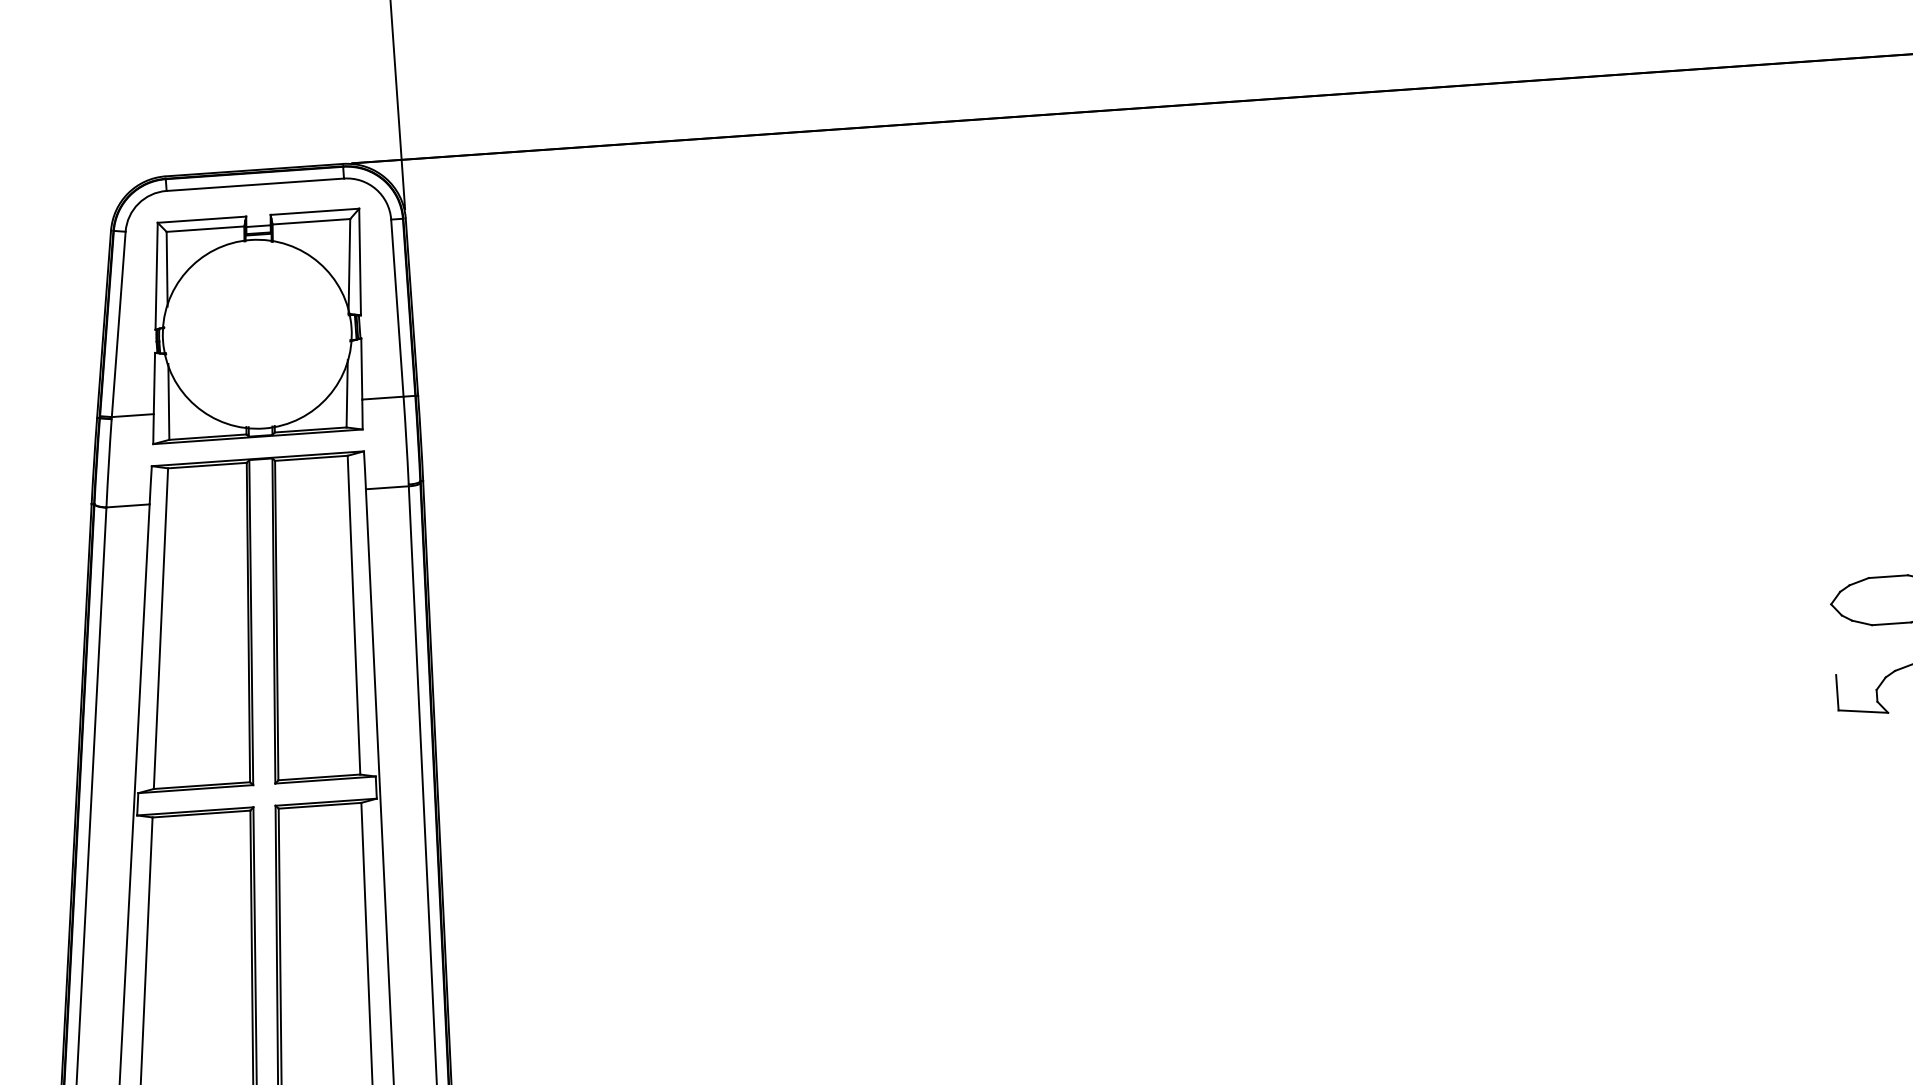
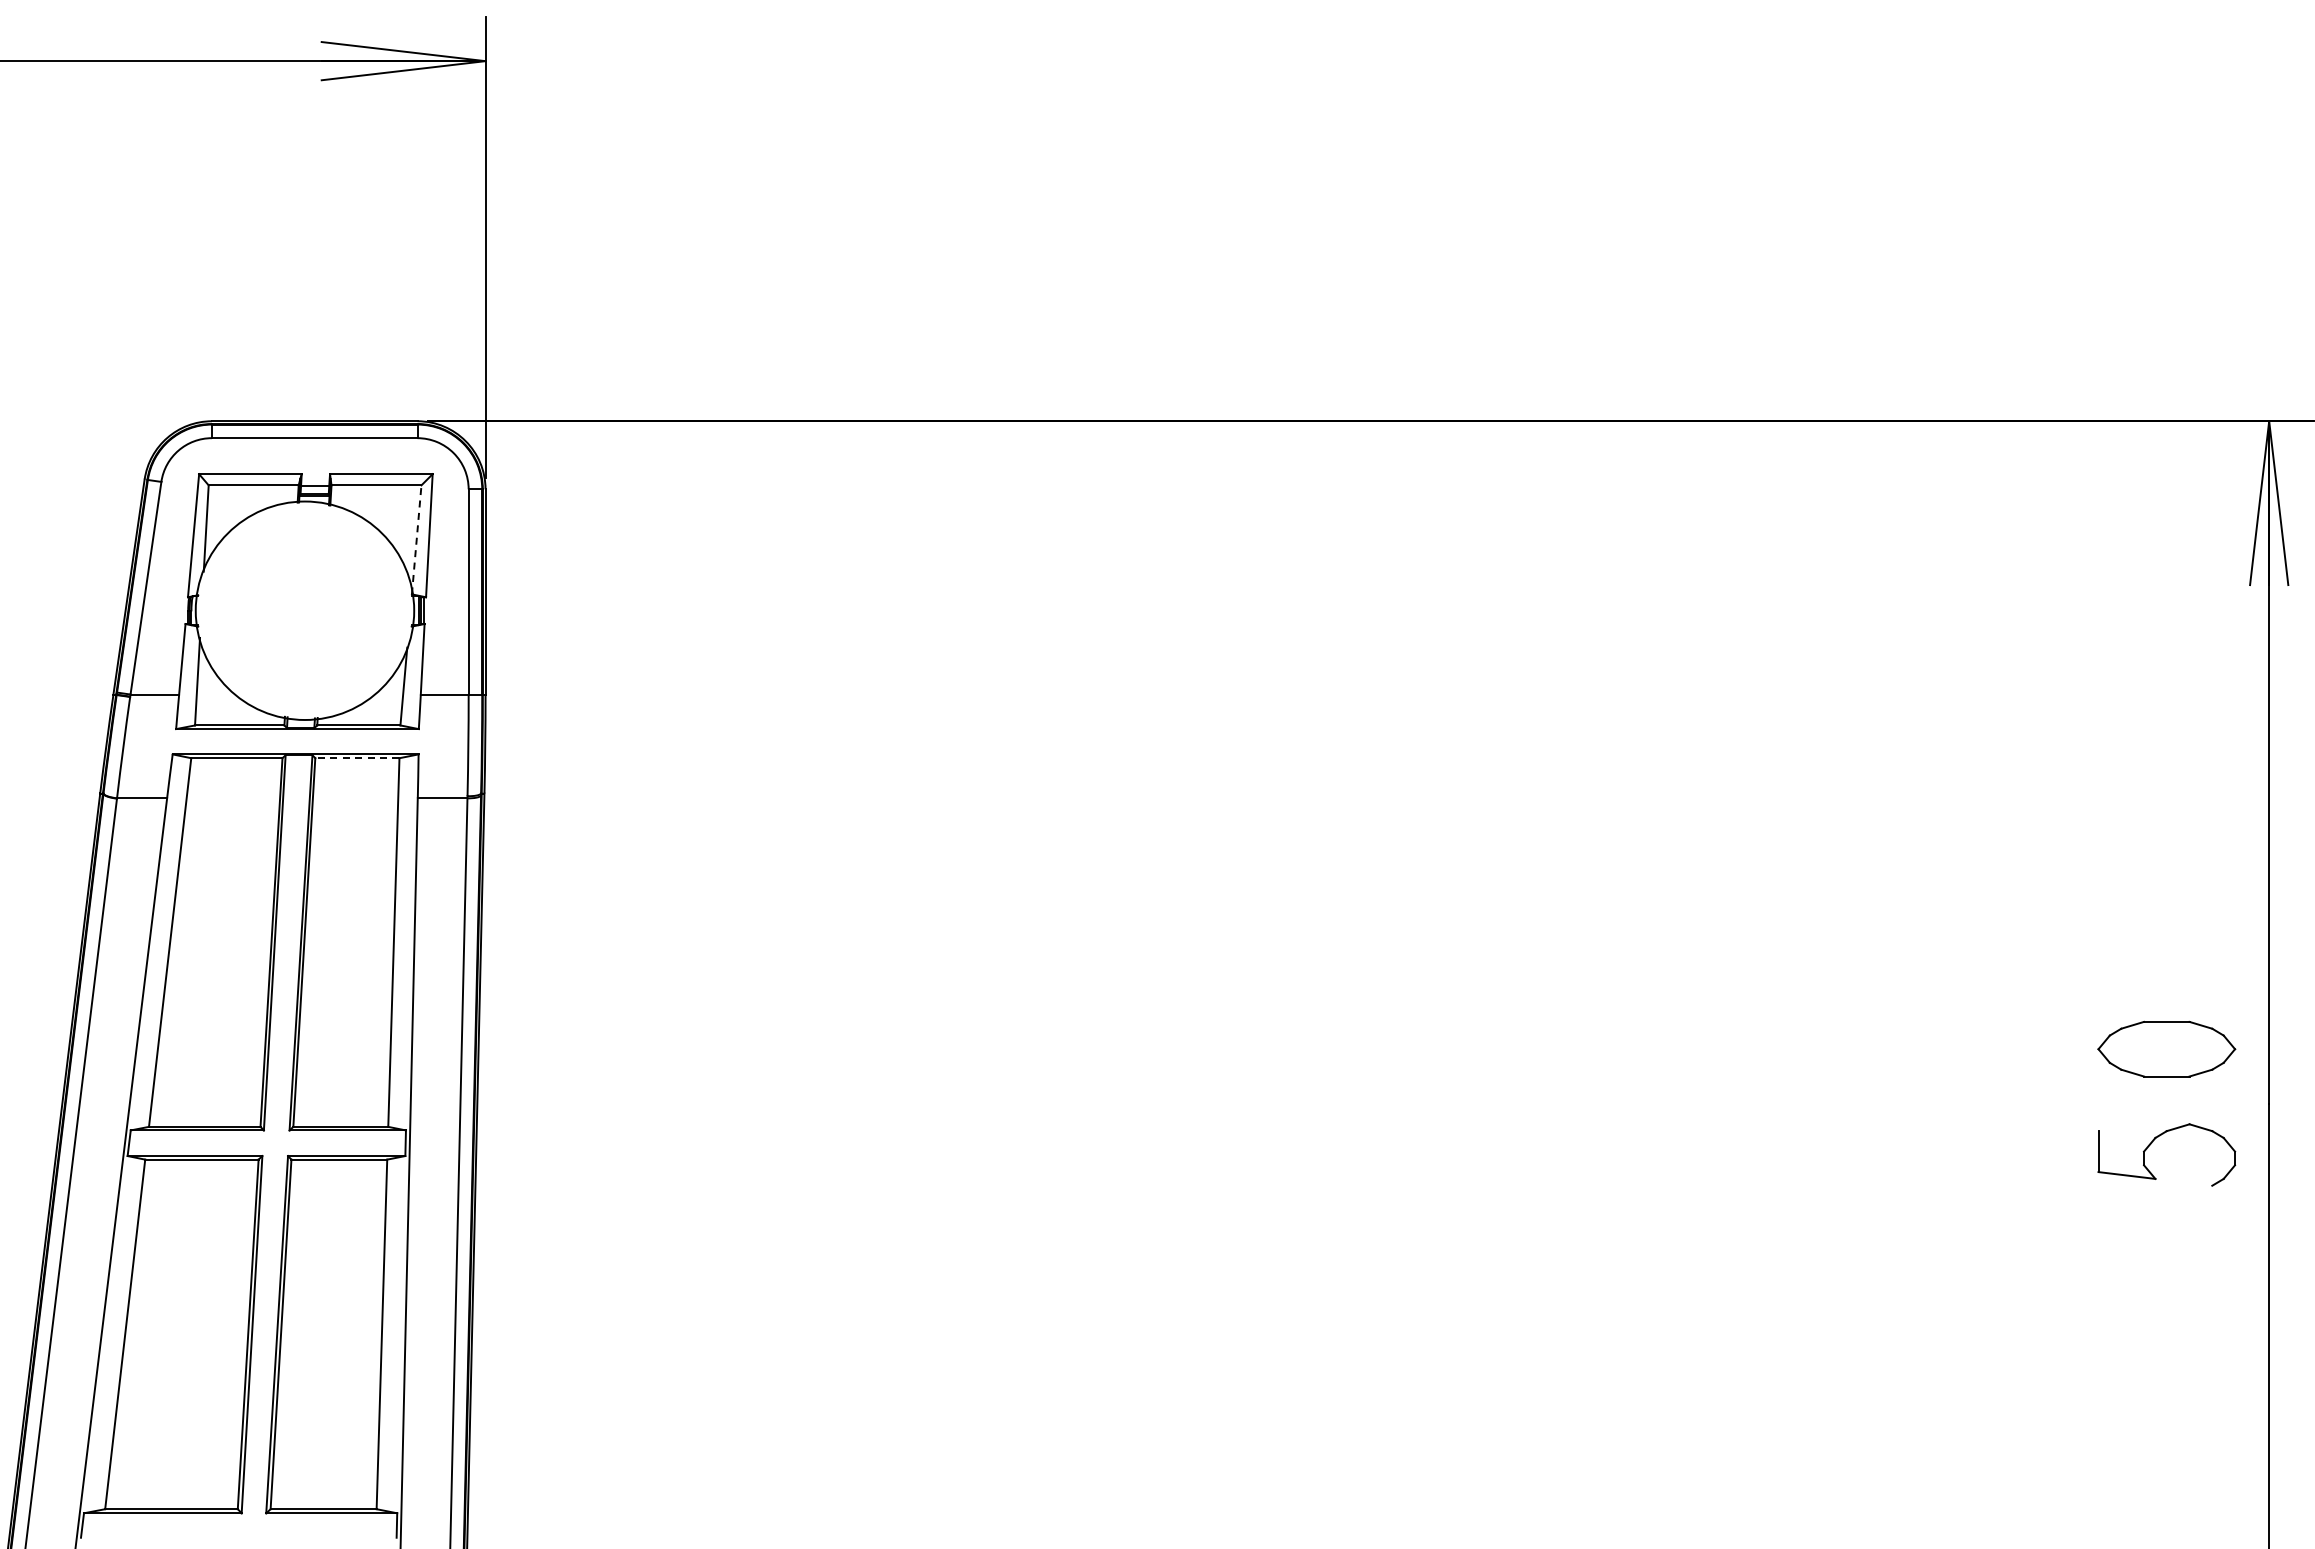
line: (349, 266) -> (416, 539), solid -> dashed
line: (310, 458) -> (356, 758), solid -> dashed

